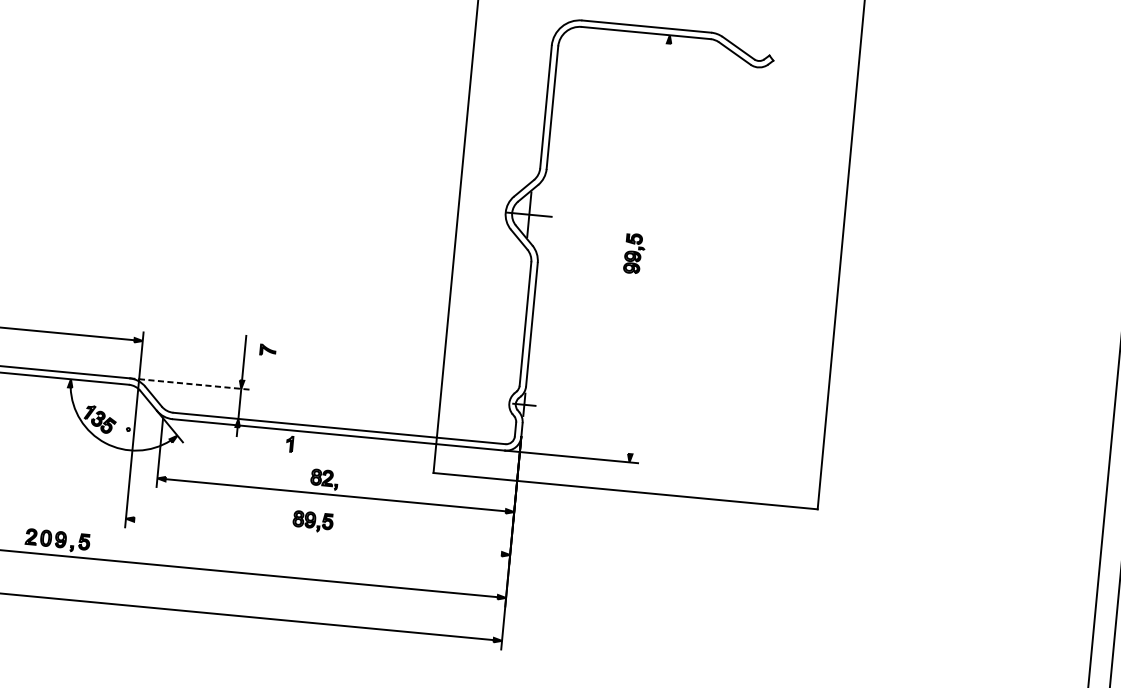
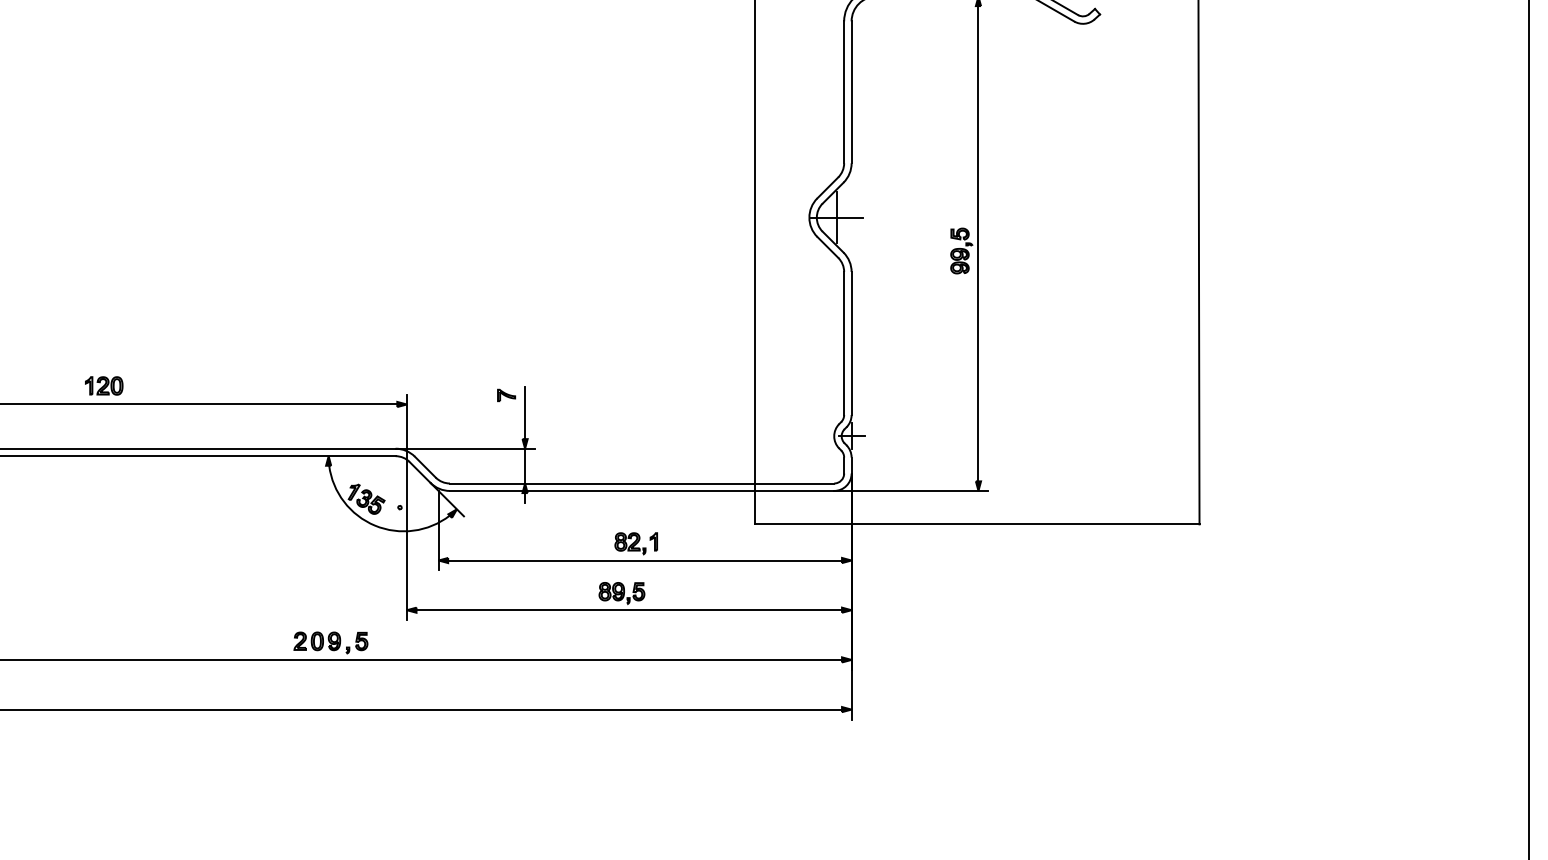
line: (649, 248) -> (978, 243), added
part: (267, 350) -> (506, 395), moved
line: (189, 383) -> (465, 448), dashed -> solid
part: (289, 443) -> (653, 541), moved
line: (318, 537) -> (629, 610), added

